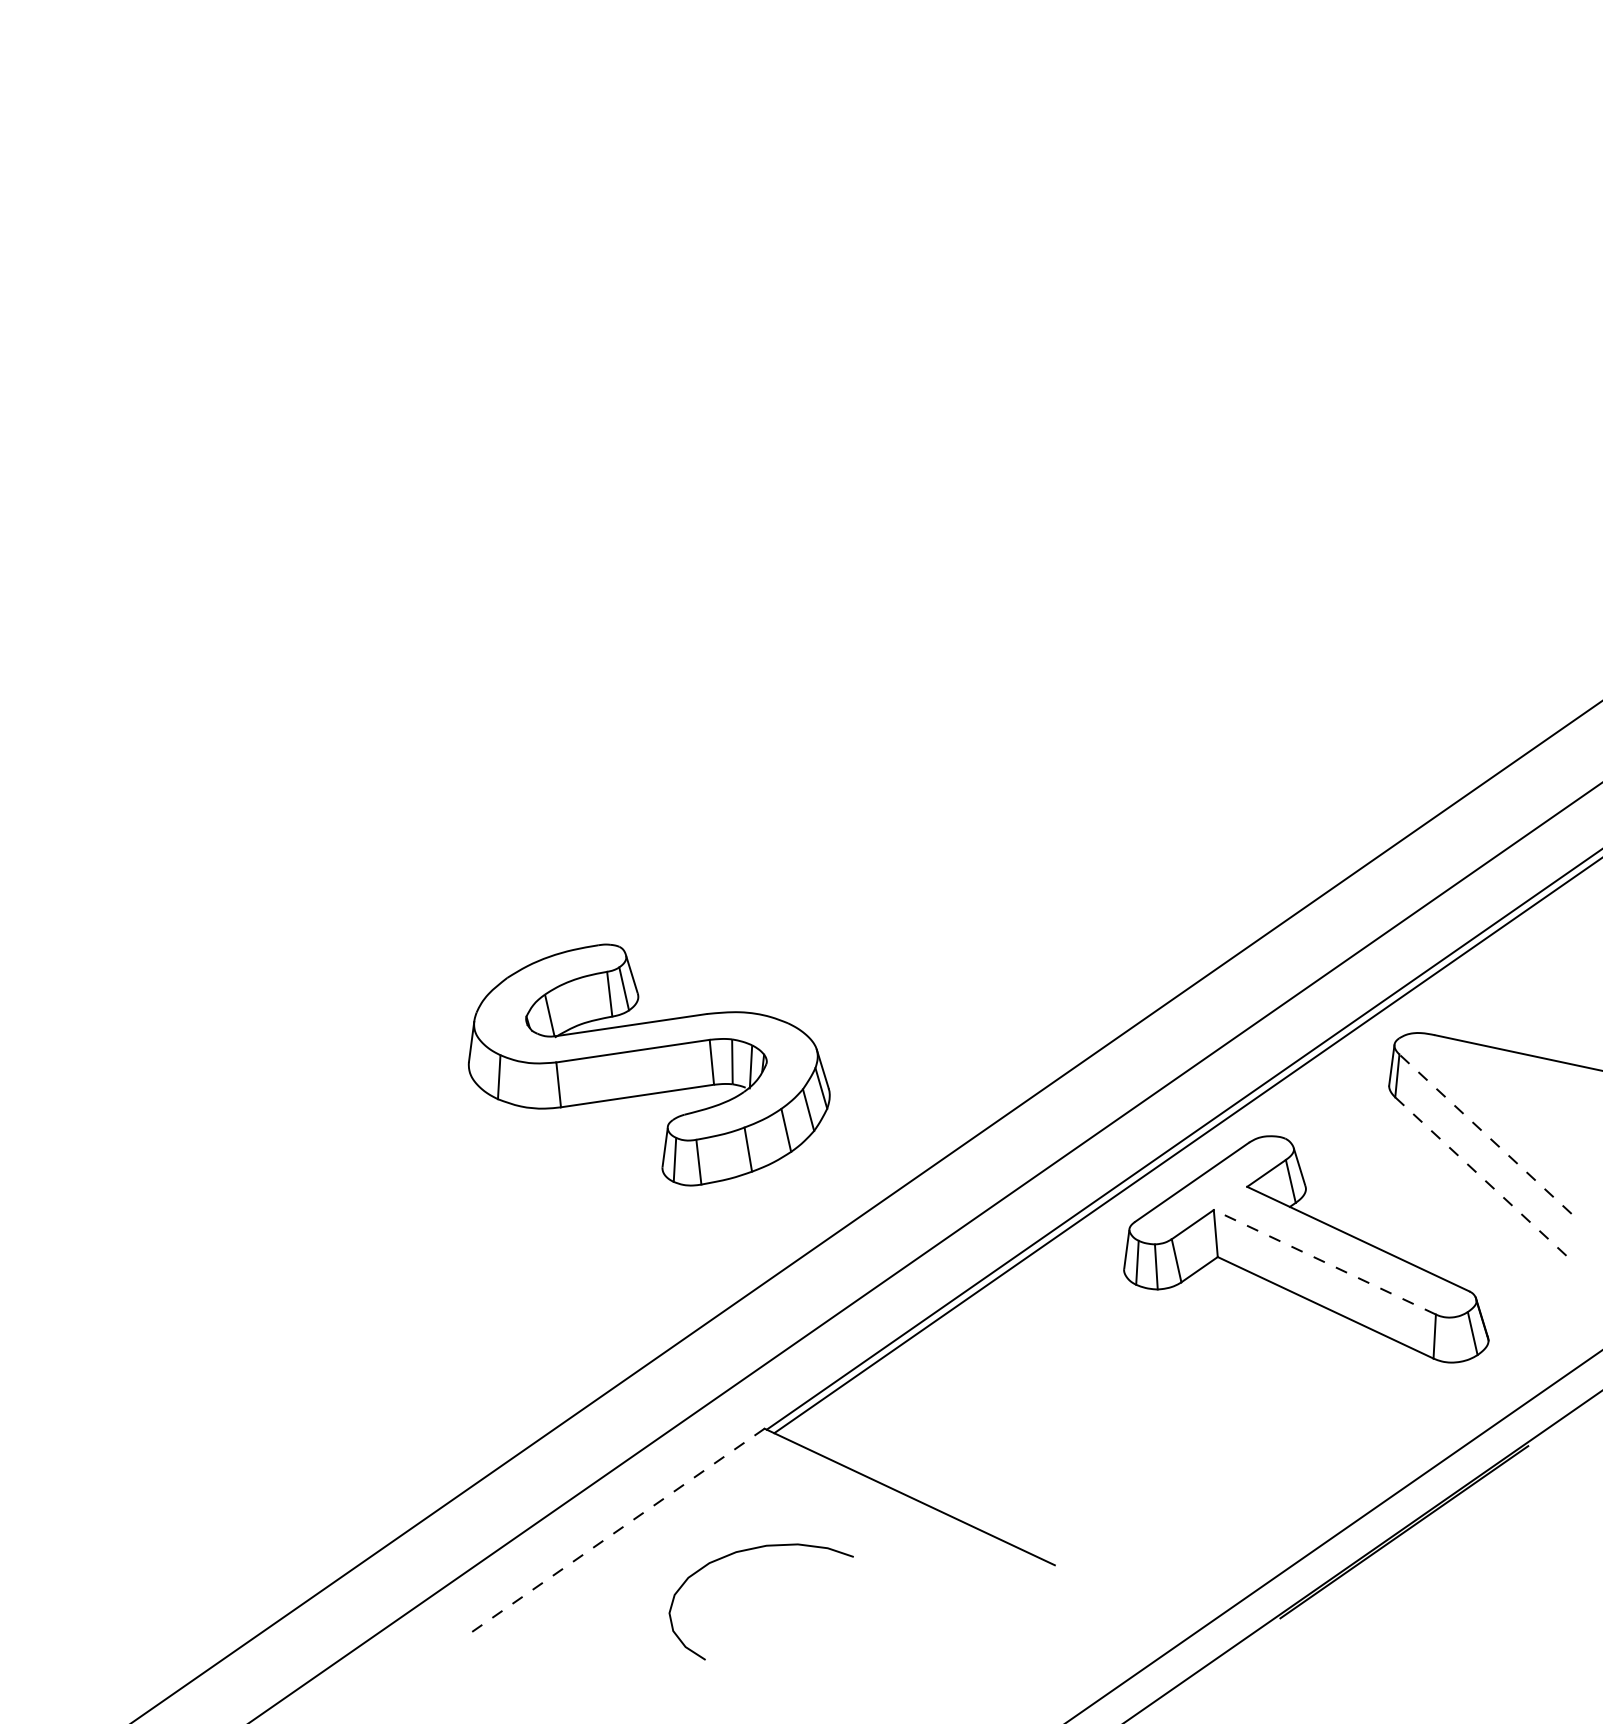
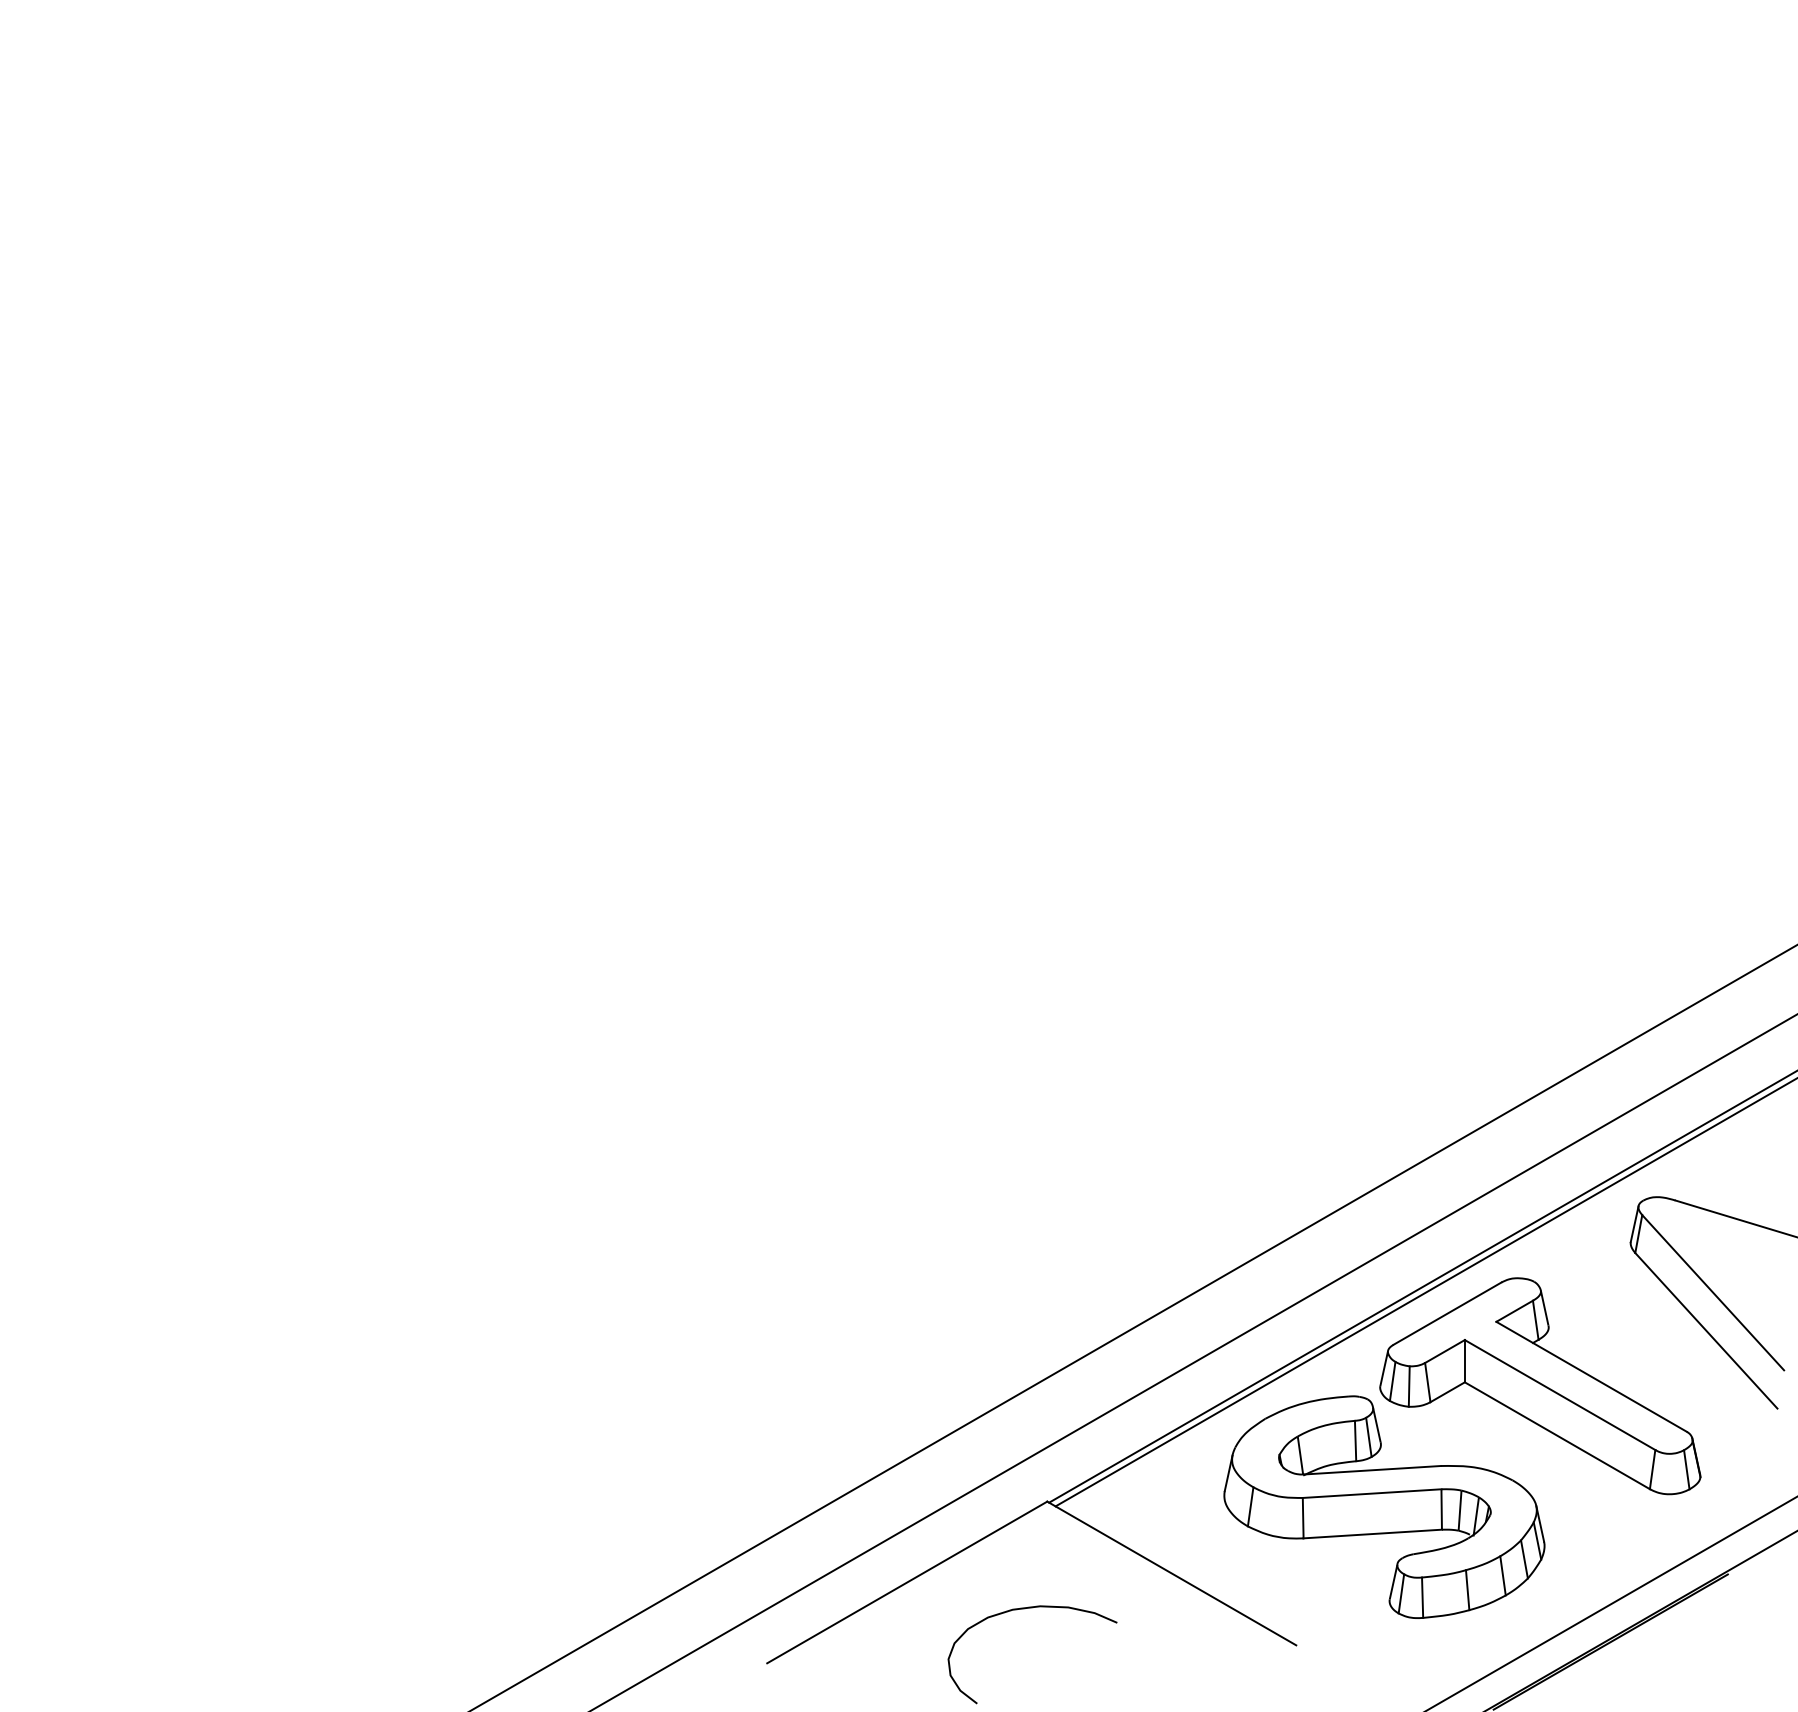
part: (648, 1064) -> (1384, 1506), moved
line: (1484, 1134) -> (1712, 1292), dashed -> solid
line: (1481, 1177) -> (1706, 1331), dashed -> solid
line: (1325, 1262) -> (1560, 1395), dashed -> solid
line: (616, 1531) -> (907, 1582), dashed -> solid

